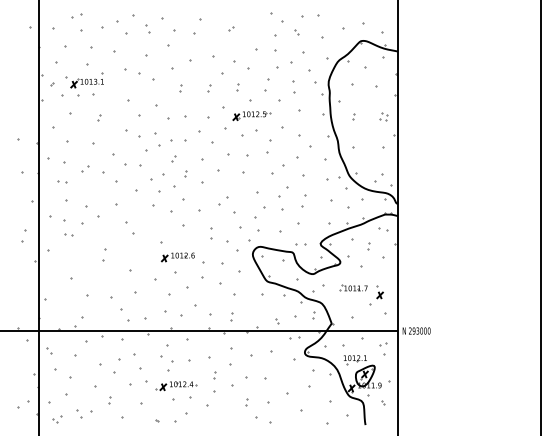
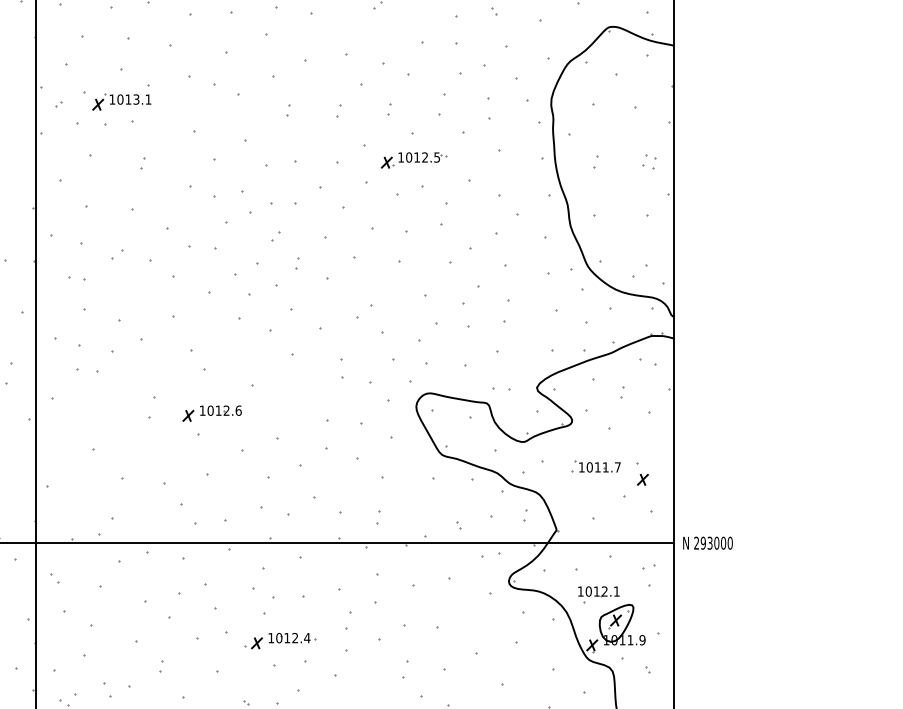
part: (68, 234) -> (88, 371), size x1.6
part: (177, 257) -> (211, 414), moved
part: (214, 375) -> (348, 622), size x1.6
part: (246, 402) -> (405, 670), size x1.6

